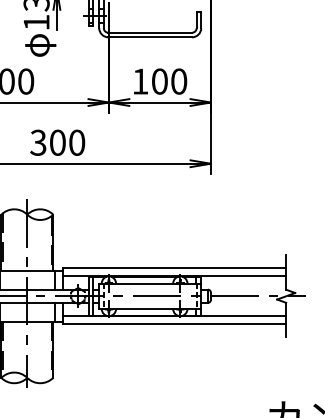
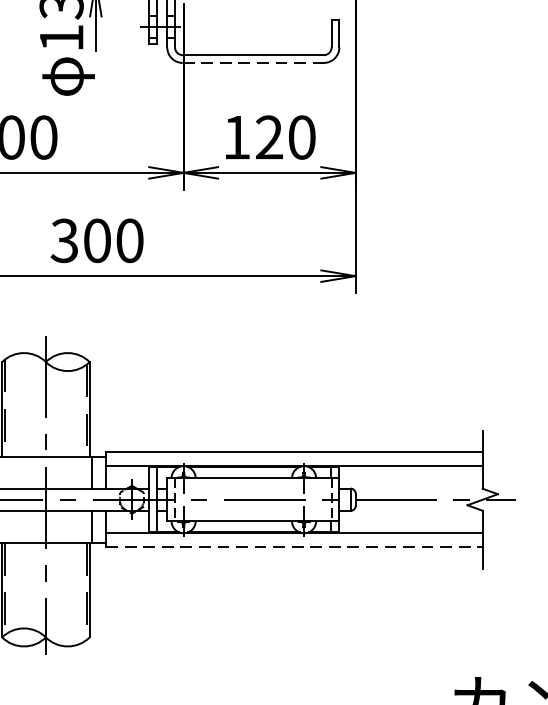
line: (150, 37) -> (253, 63), solid -> dashed
text: (159, 81) -> (268, 137), 100 -> 120
line: (174, 324) -> (294, 547), solid -> dashed

